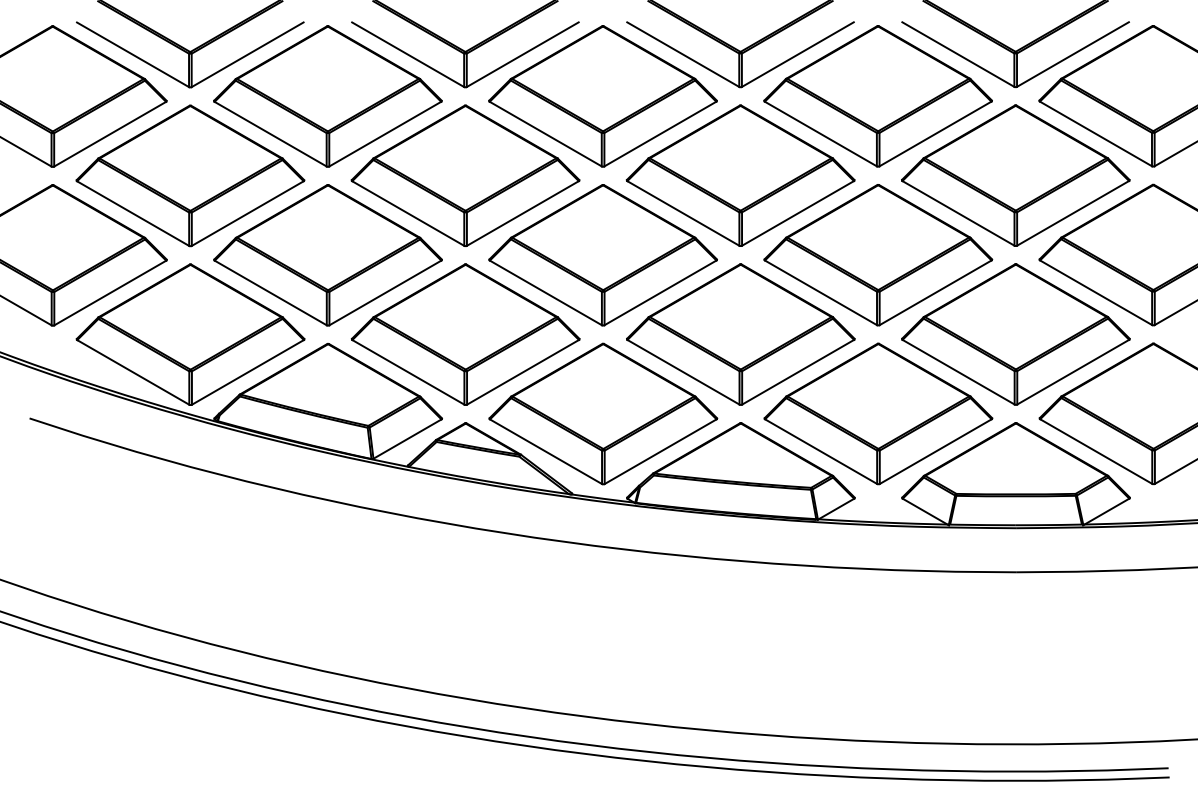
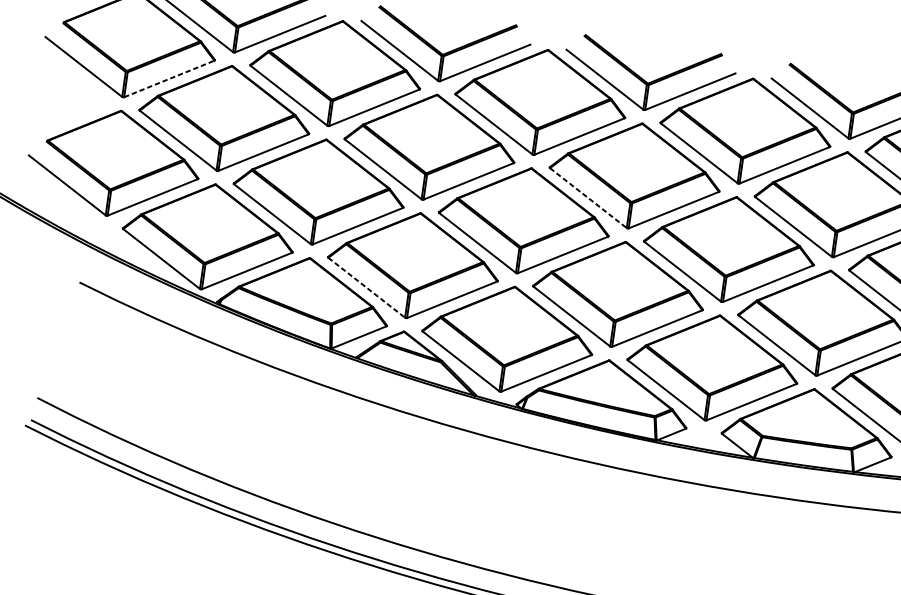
line: (110, 134) -> (169, 79), solid -> dashed
line: (683, 213) -> (588, 198), solid -> dashed
line: (408, 372) -> (366, 287), solid -> dashed

